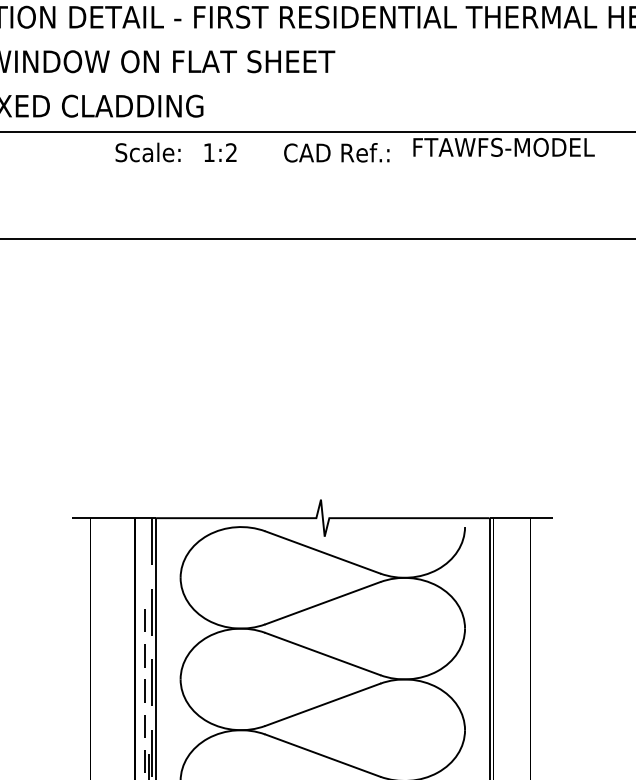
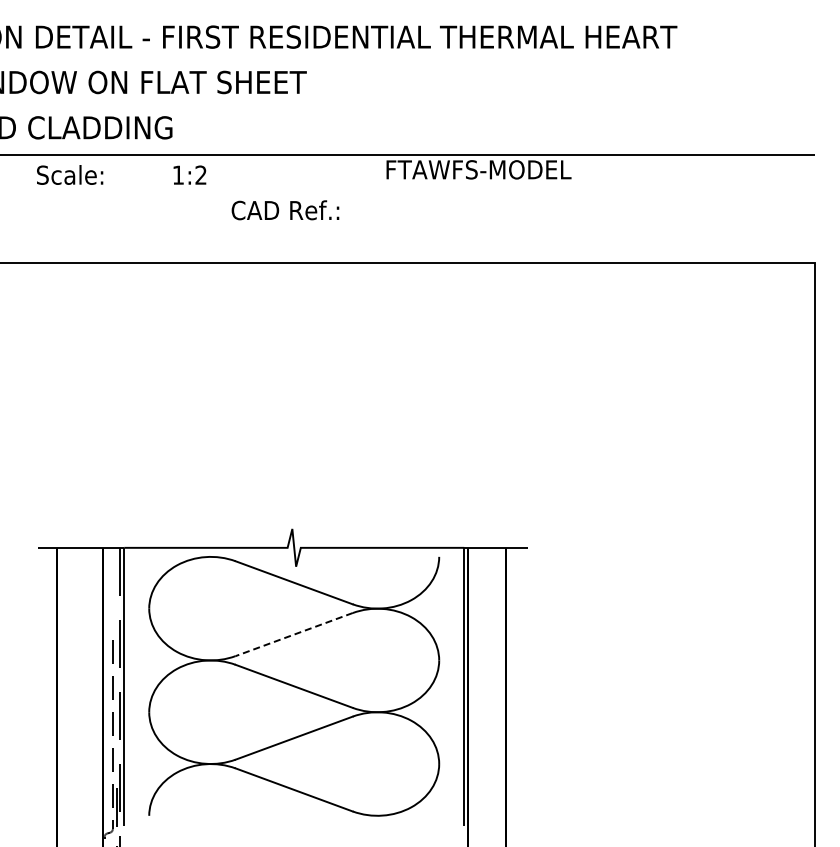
text: (148, 151) -> (70, 174), moved
text: (336, 152) -> (285, 210), moved
line: (322, 603) -> (293, 634), solid -> dashed

